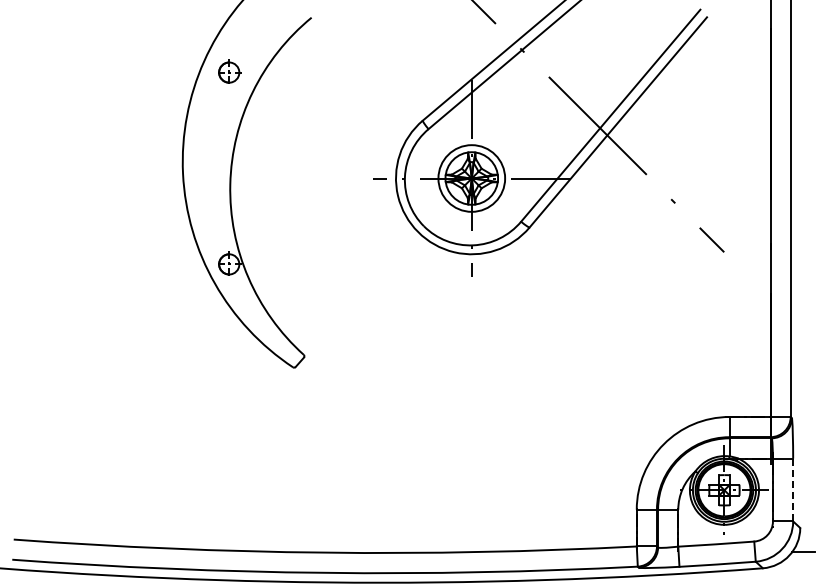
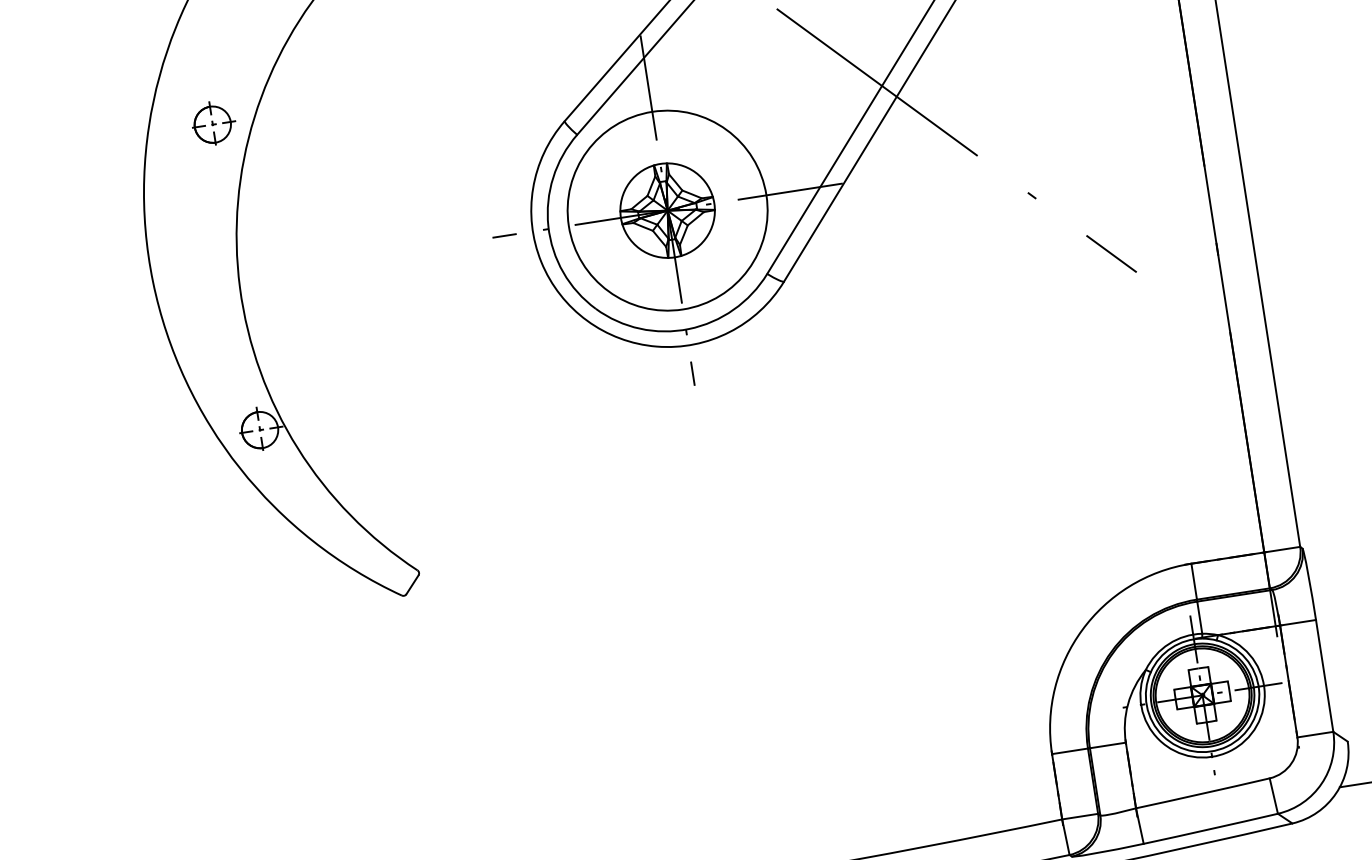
part: (229, 71) -> (212, 122), moved
circle: (471, 178) -> (667, 210), size x1.67
line: (793, 490) -> (1325, 676), dashed -> solid

